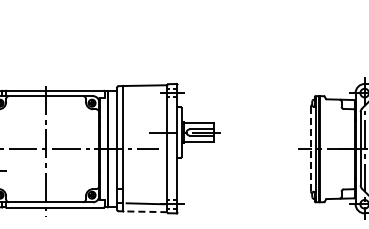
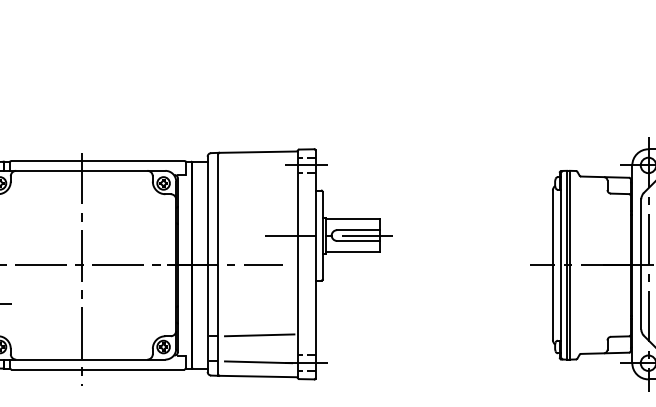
line: (310, 149) -> (552, 265), dashed -> solid
line: (145, 188) -> (258, 335), added
line: (145, 211) -> (258, 376), dashed -> solid

